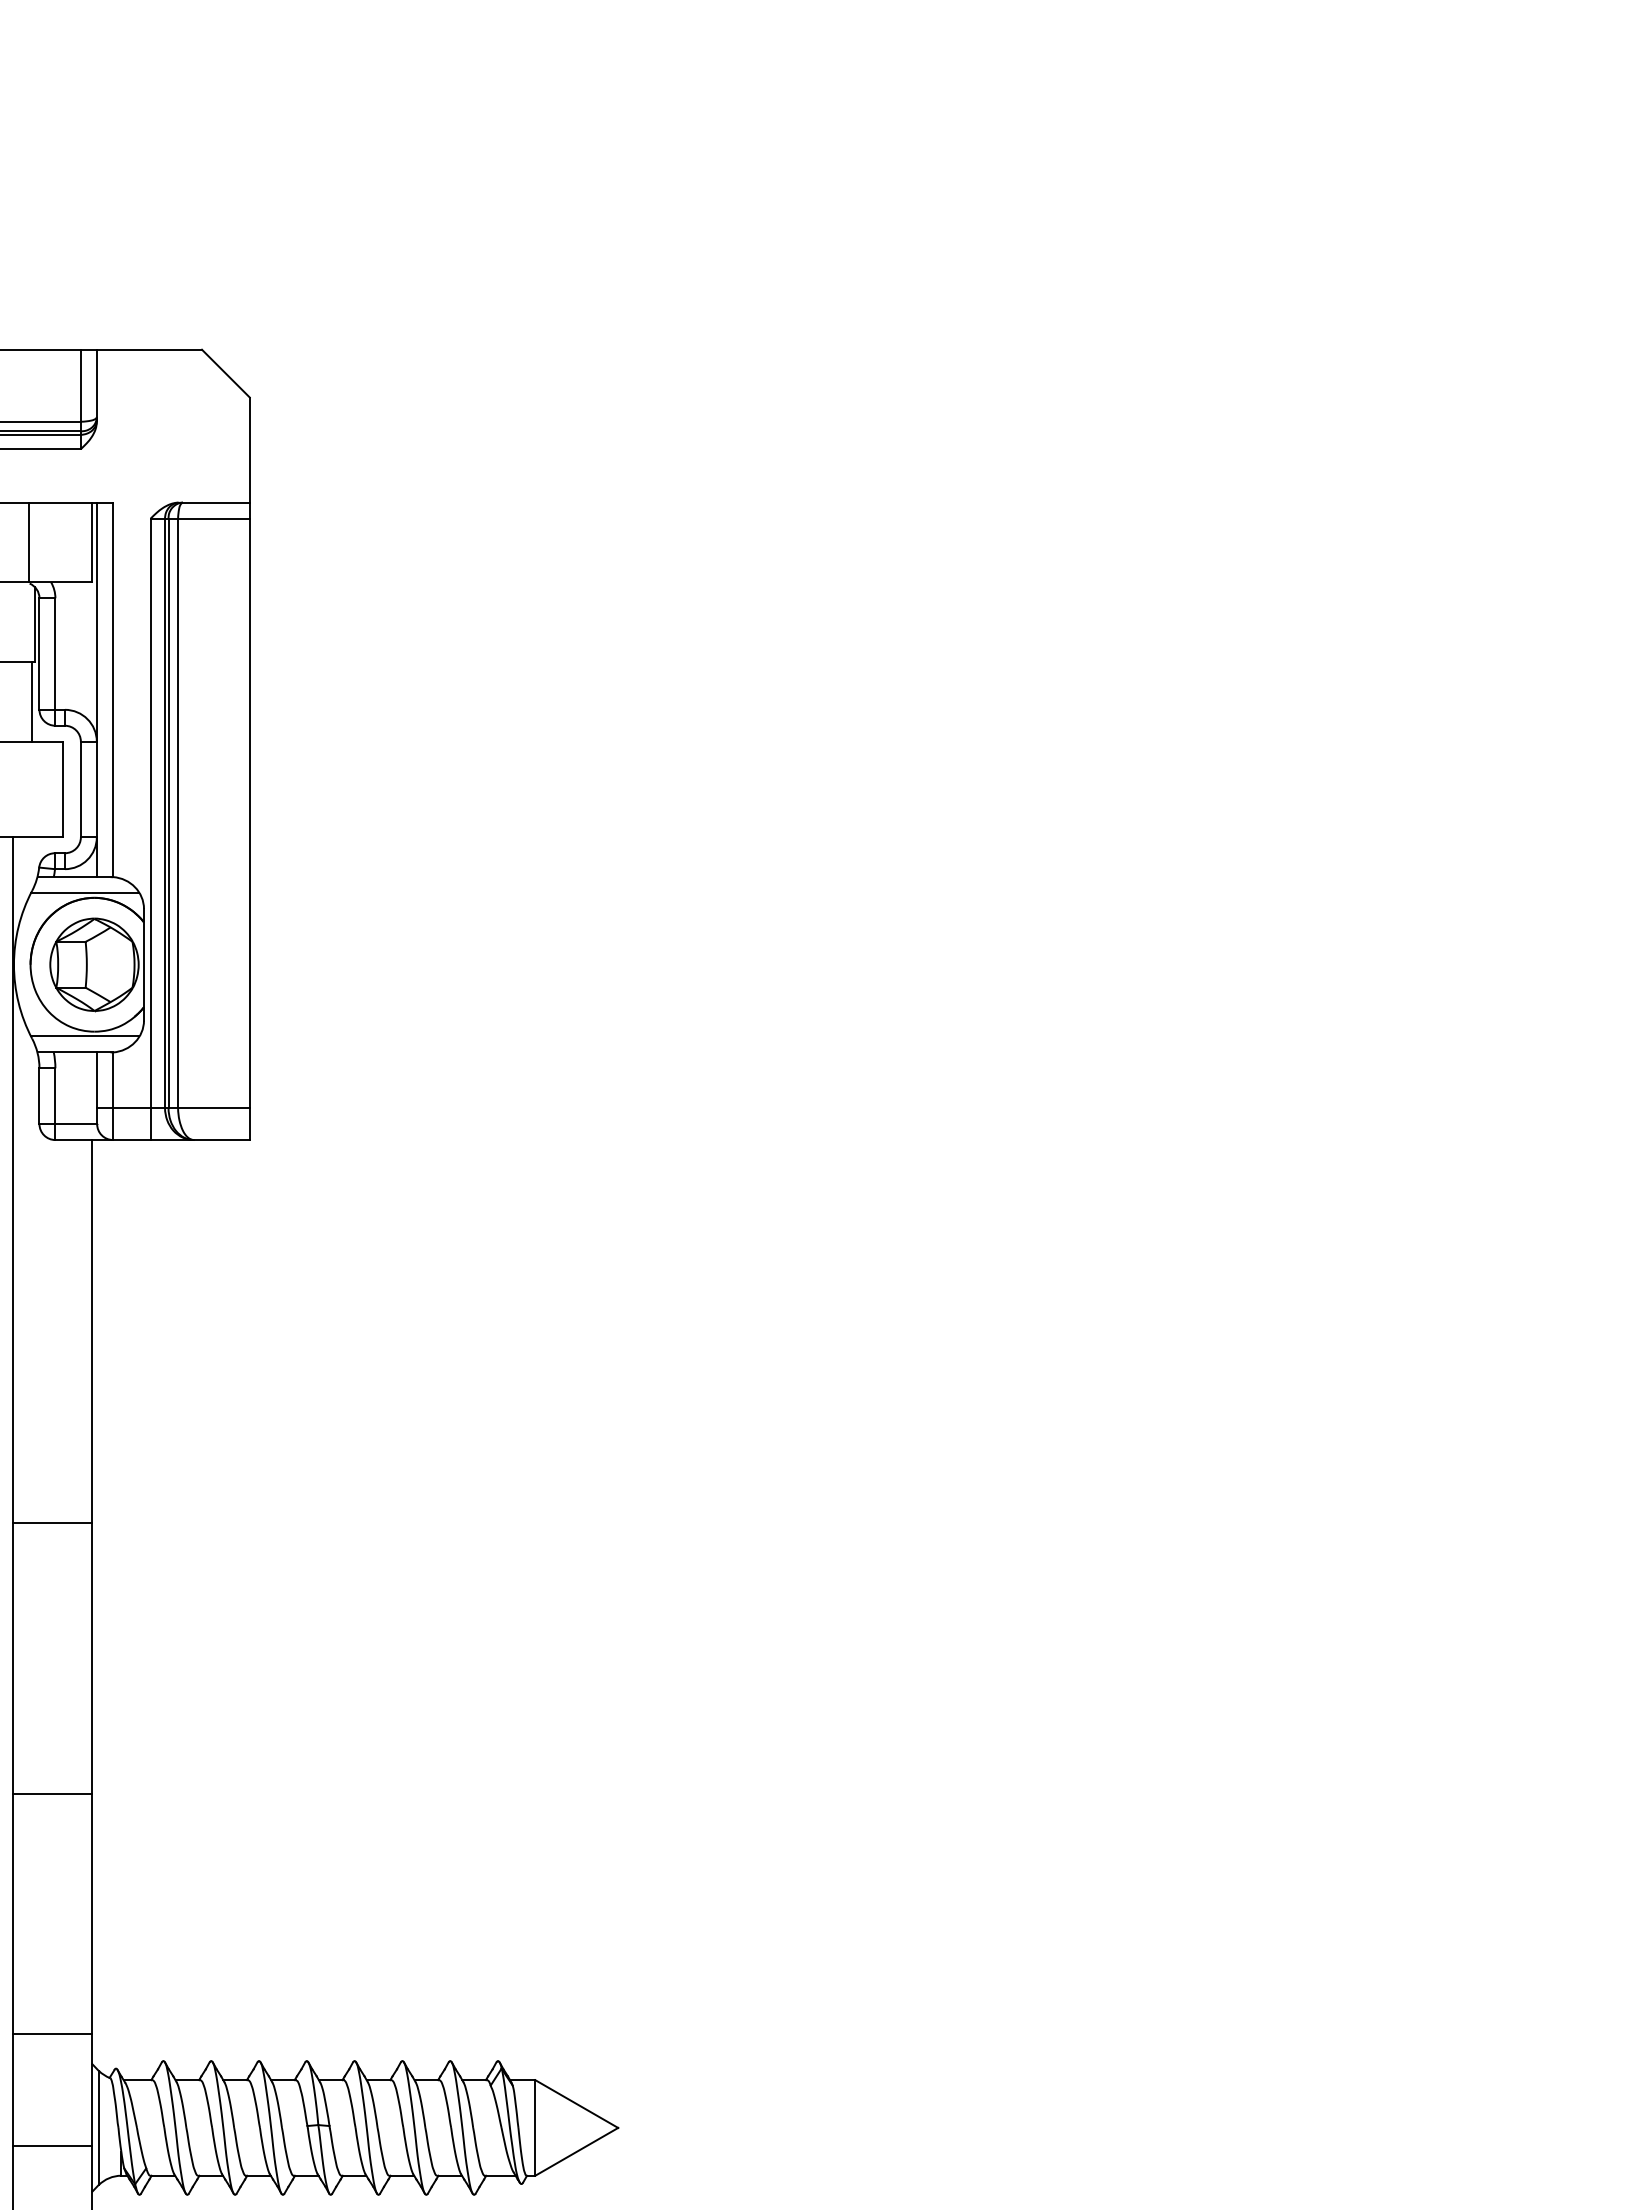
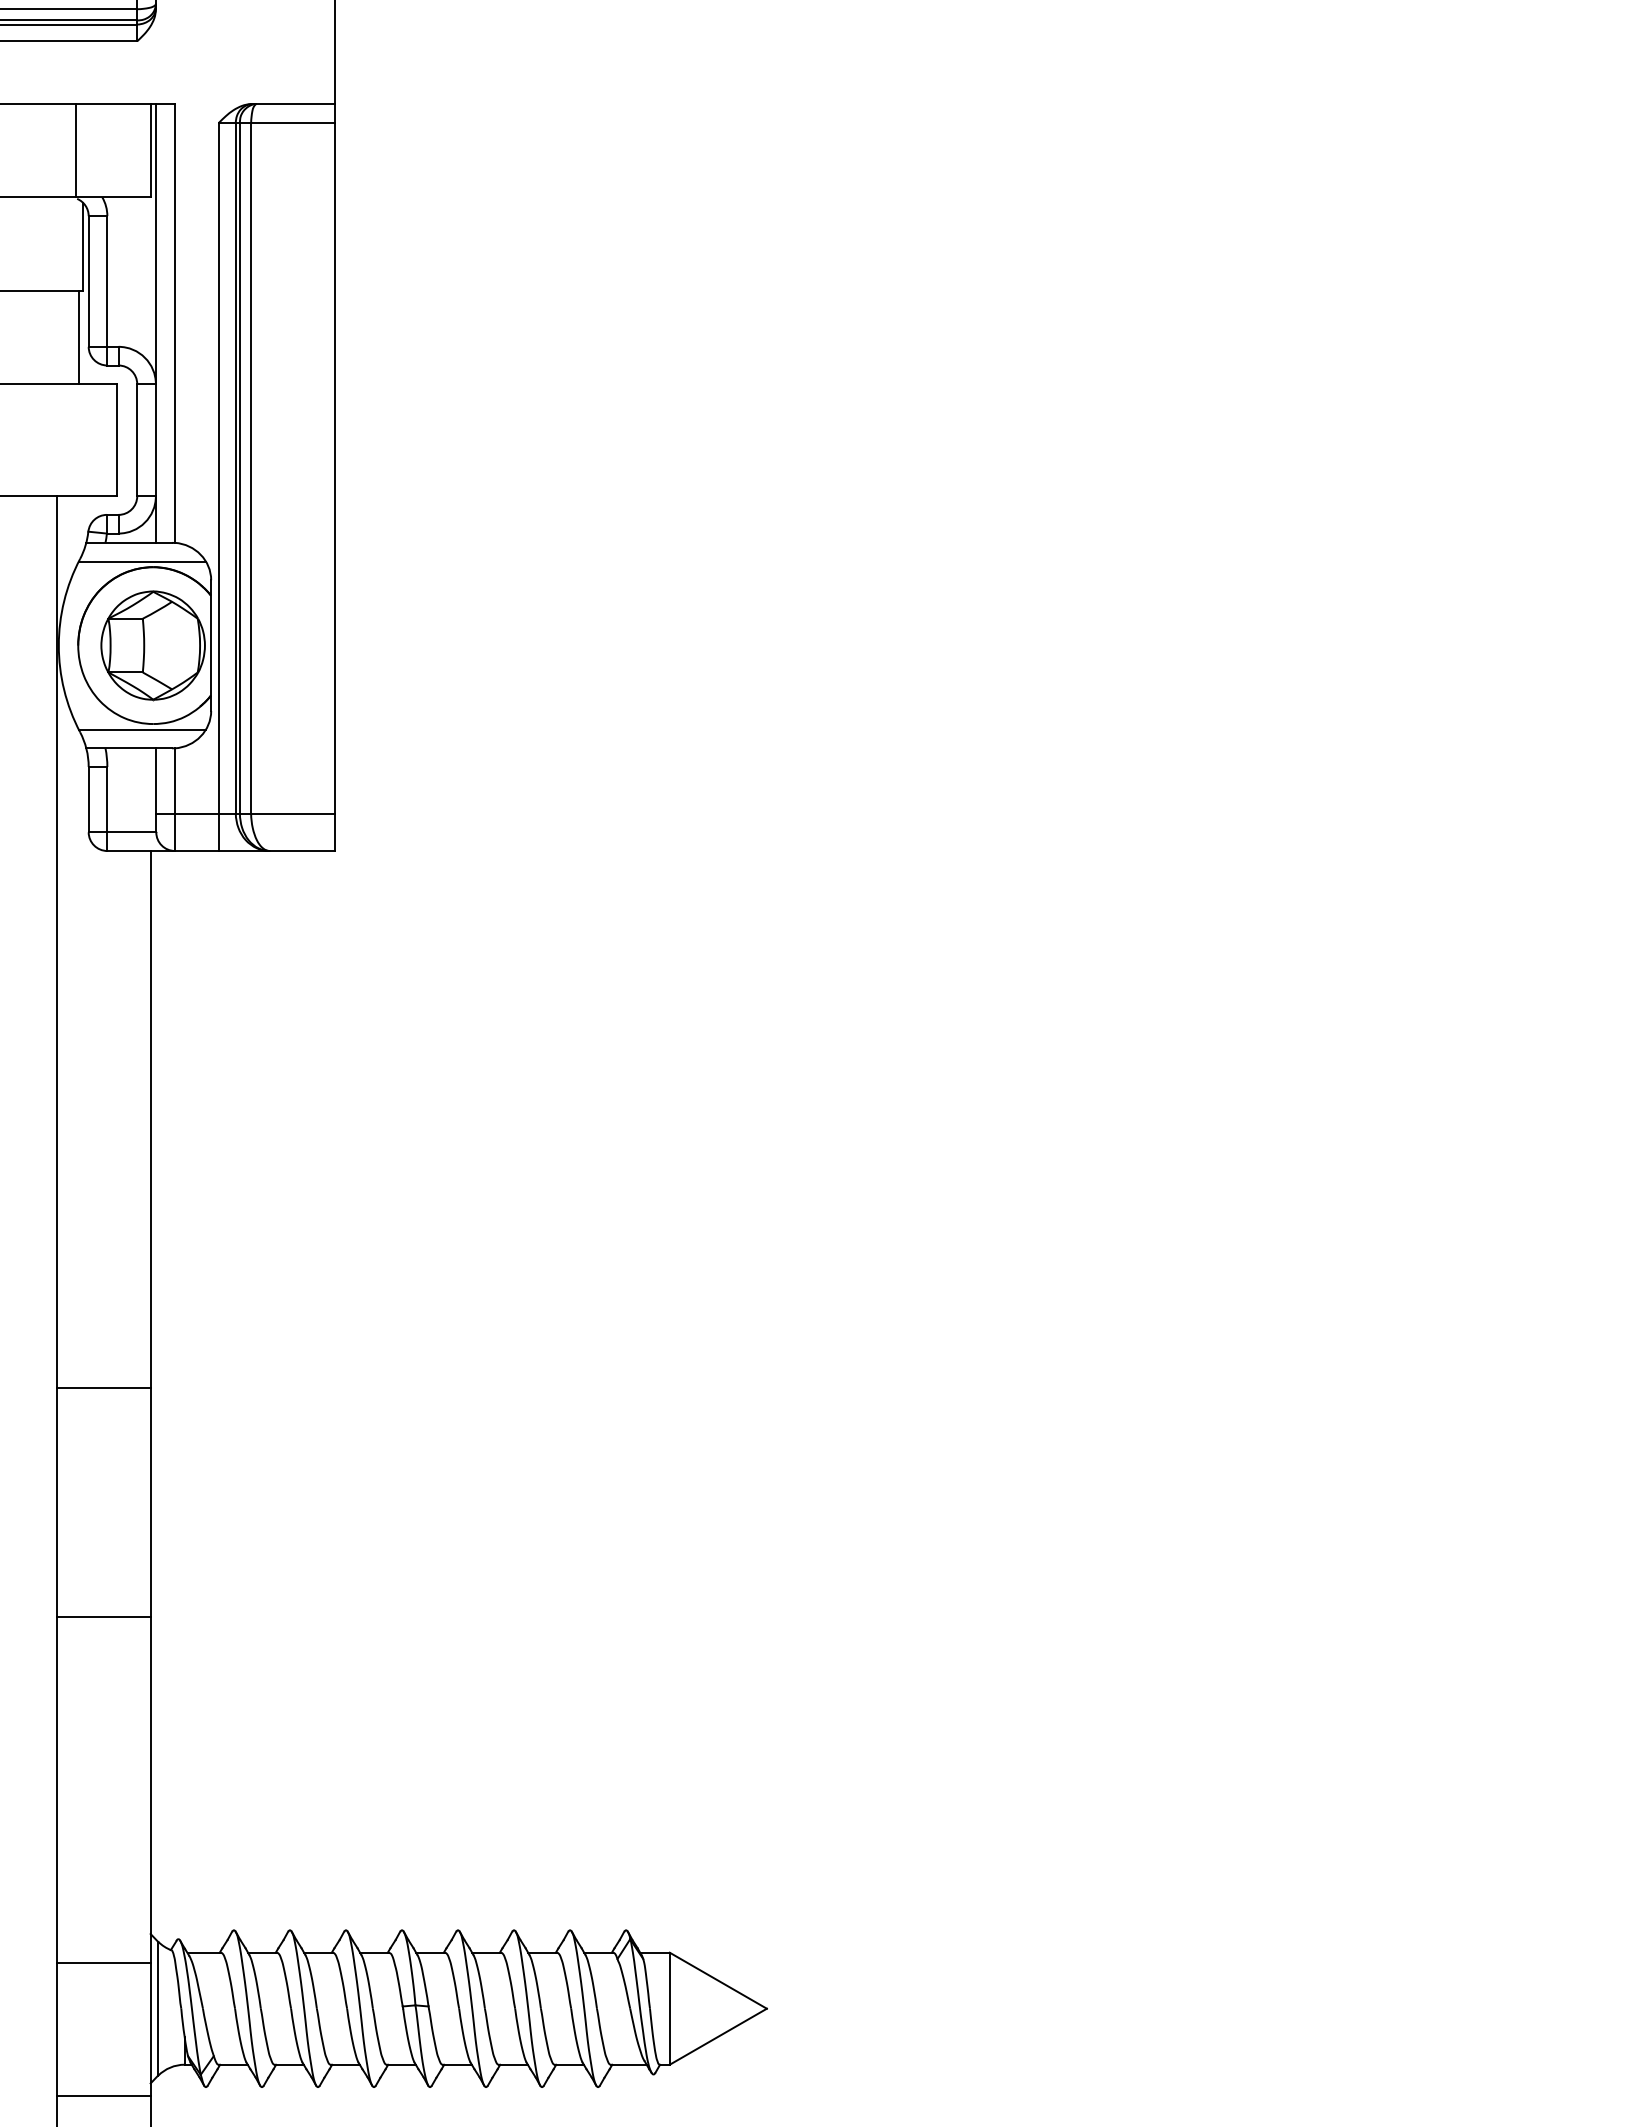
line: (52, 1523) -> (103, 1388), moved
line: (52, 2033) -> (103, 1962), moved
line: (52, 2146) -> (103, 2096), moved

